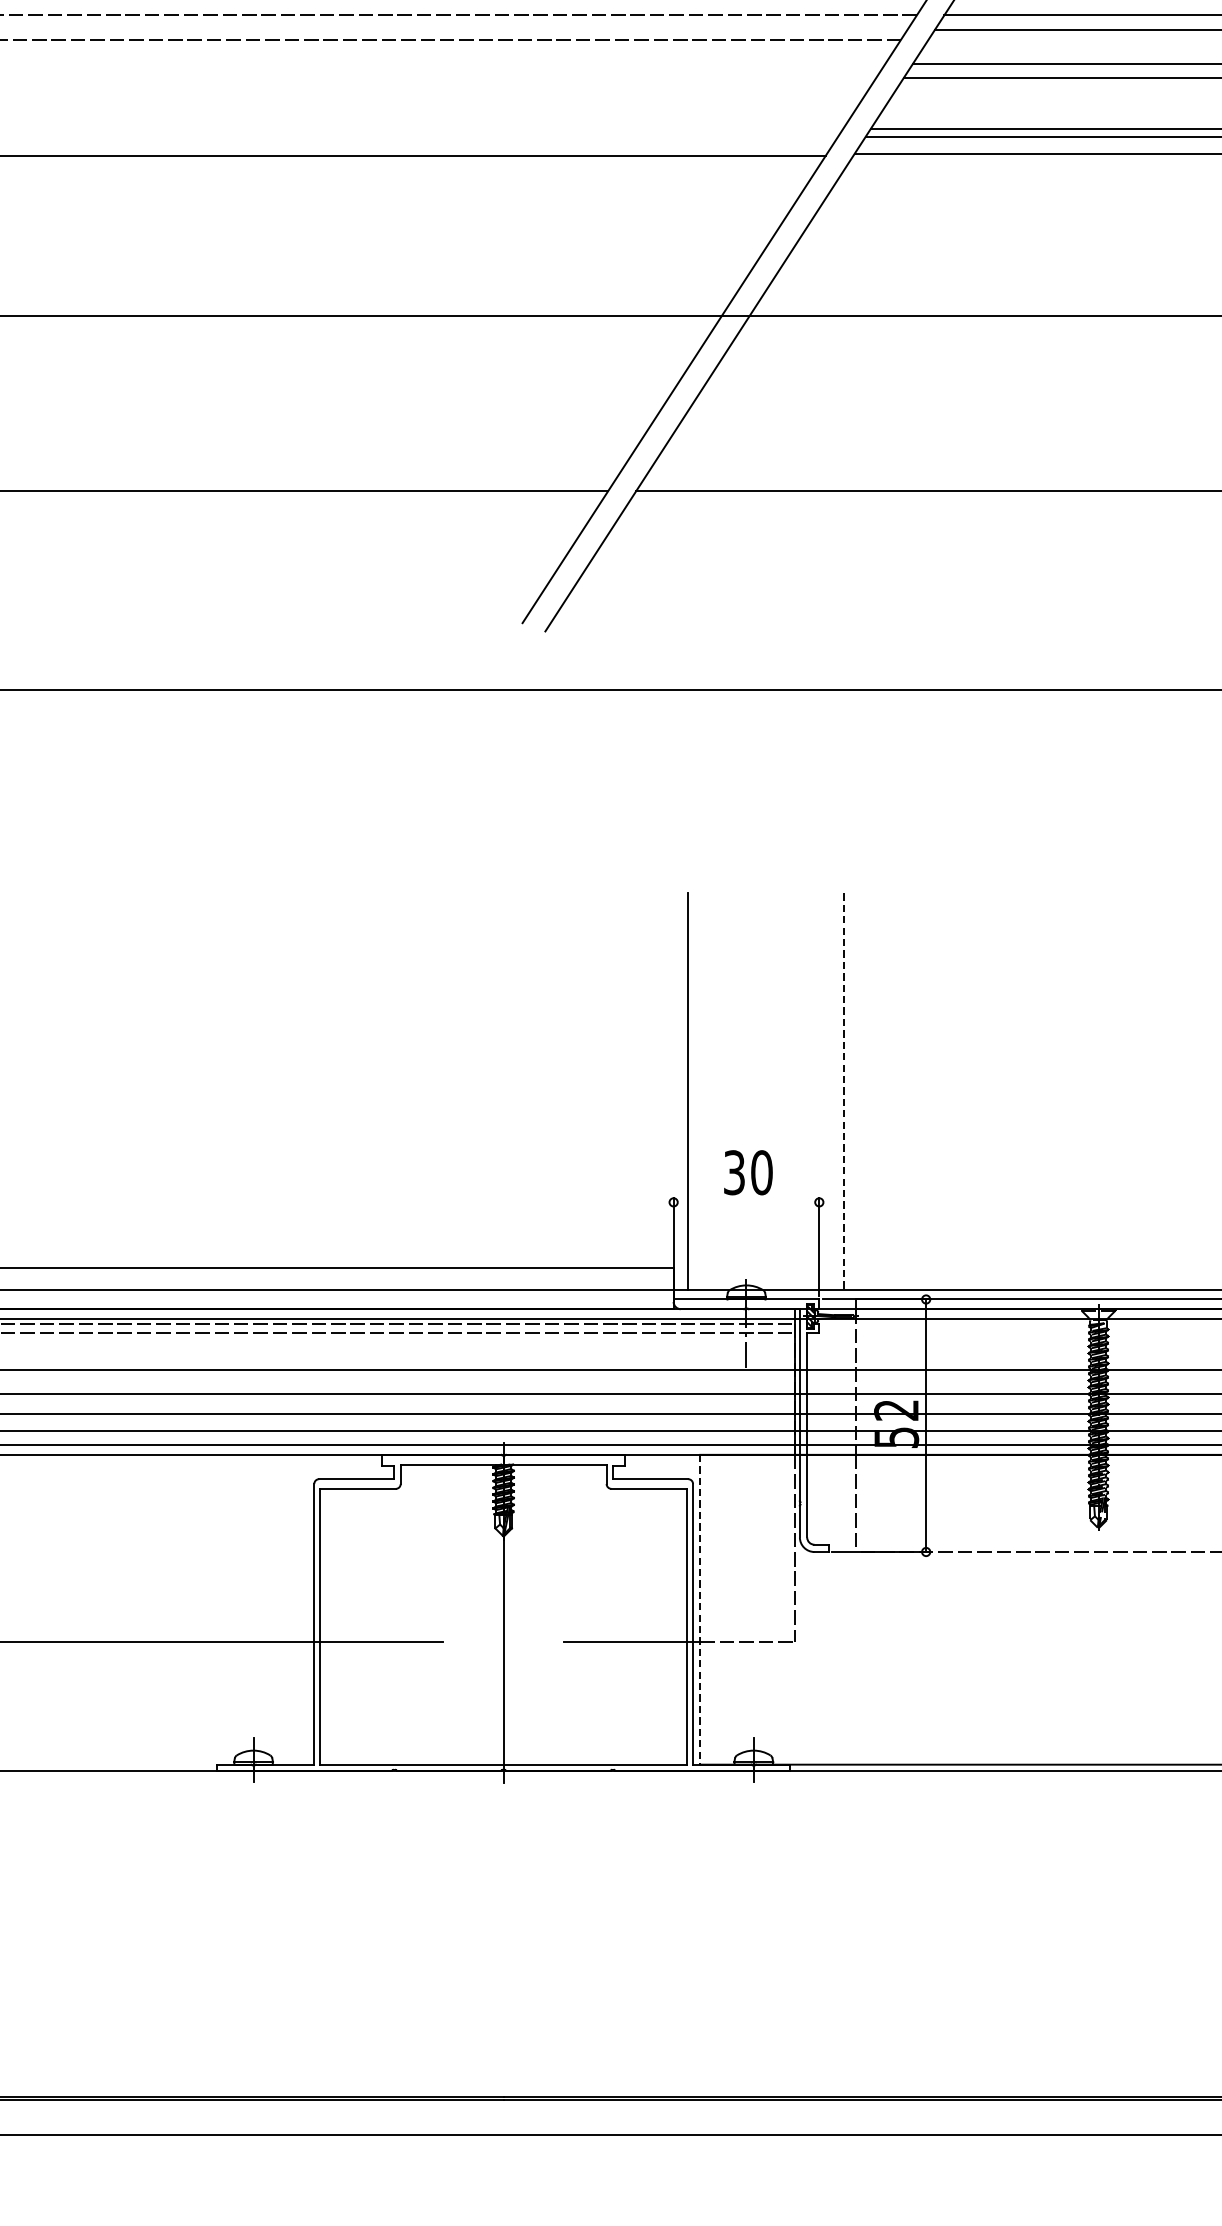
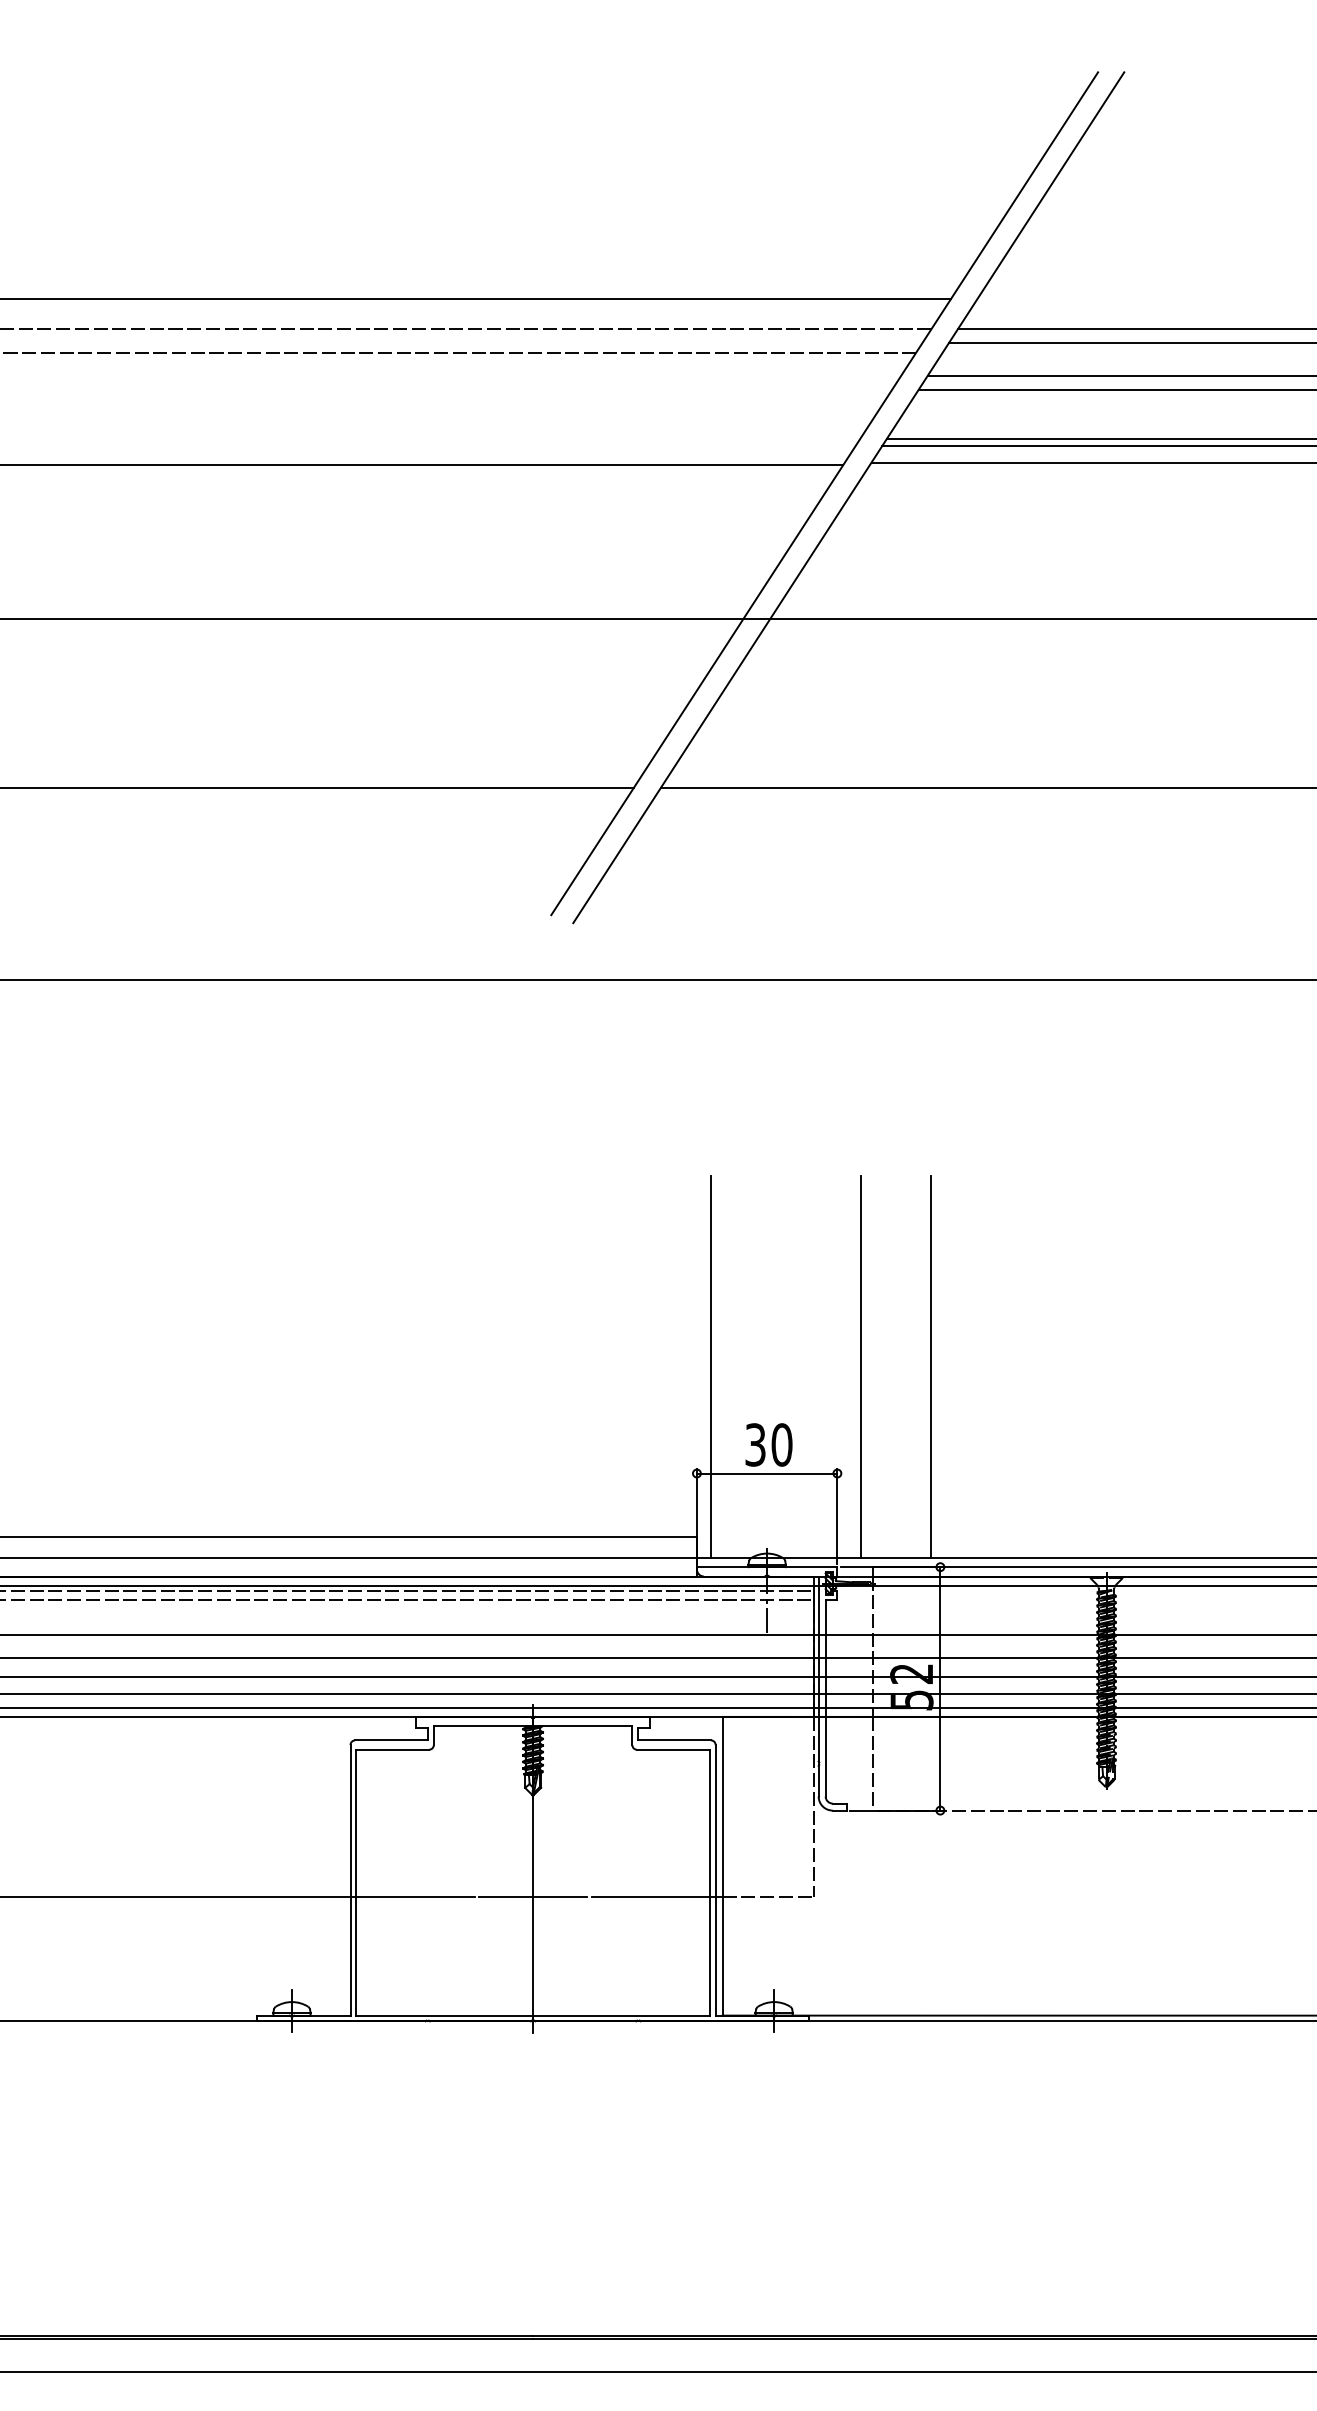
line: (916, 1091) -> (931, 1366), added
line: (843, 1092) -> (860, 1367), dashed -> solid
line: (745, 1202) -> (766, 1473), added
line: (700, 1610) -> (722, 1866), dashed -> solid
line: (503, 1642) -> (532, 1897), added

